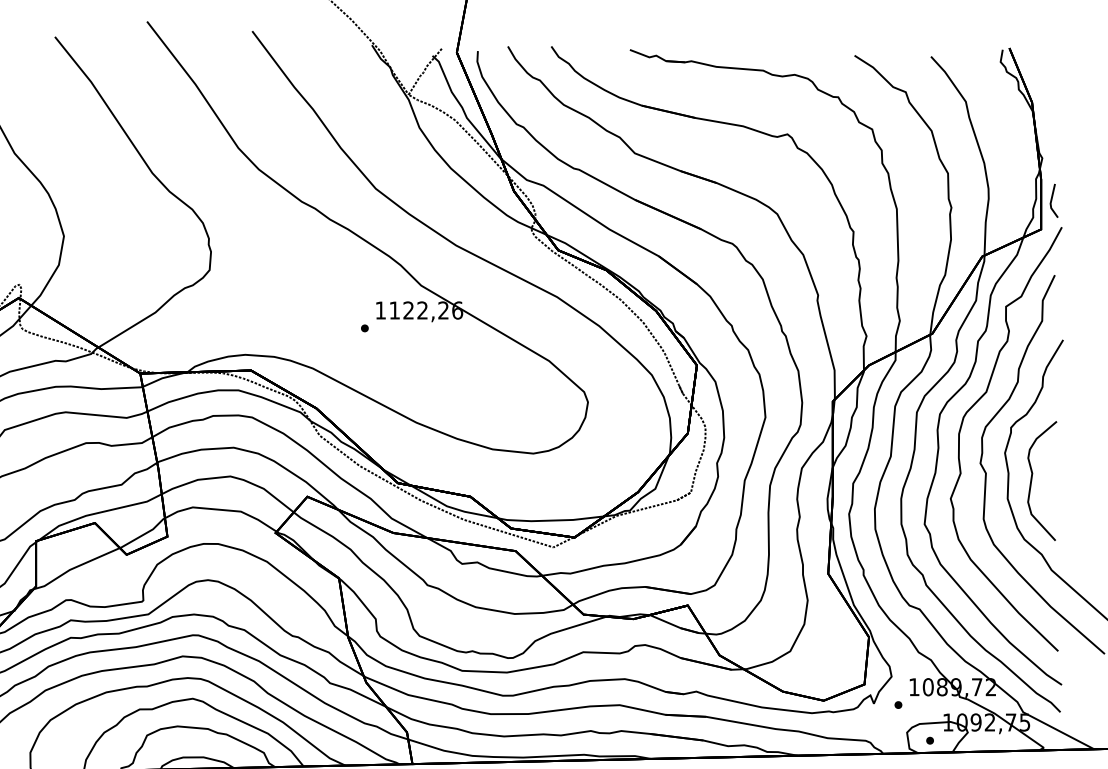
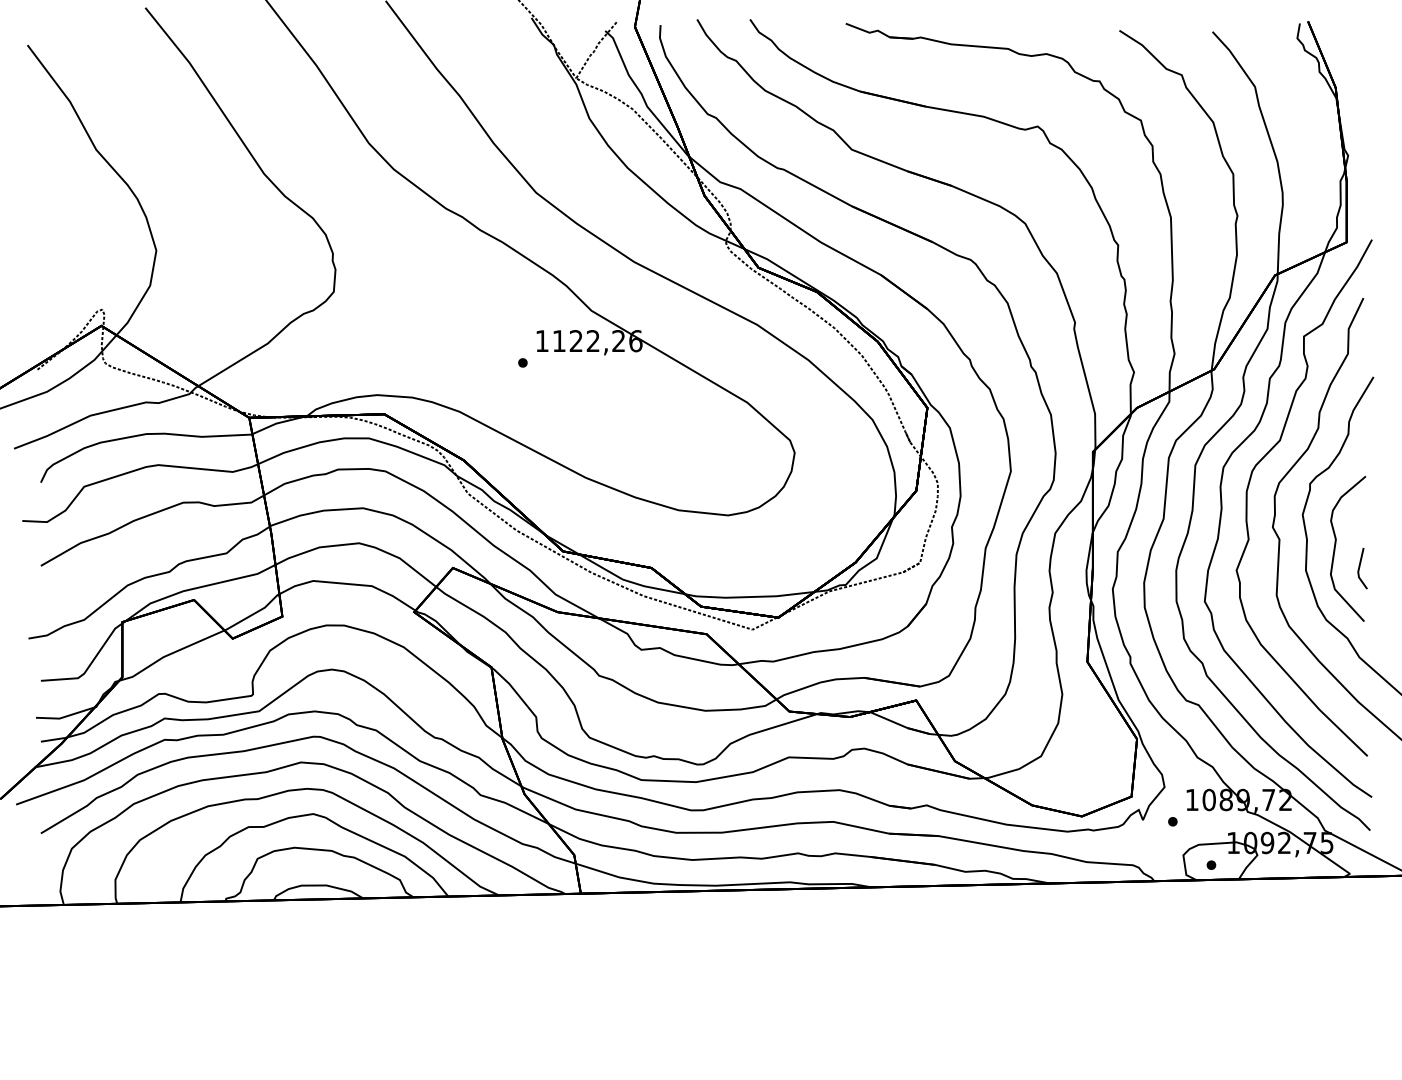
line: (1052, 200) -> (1360, 567), moved

